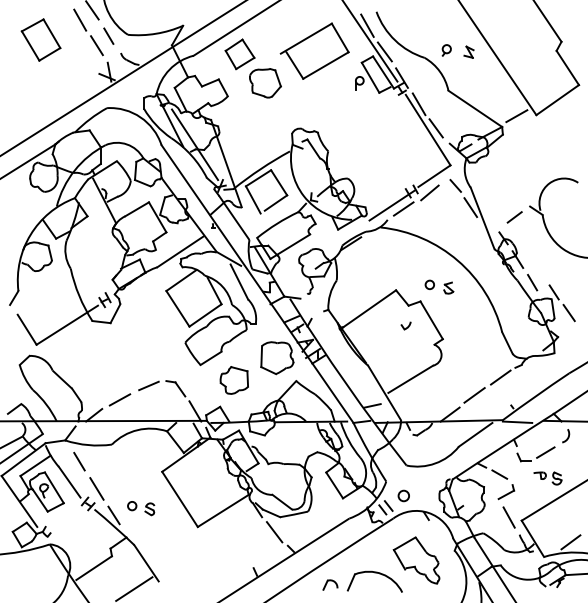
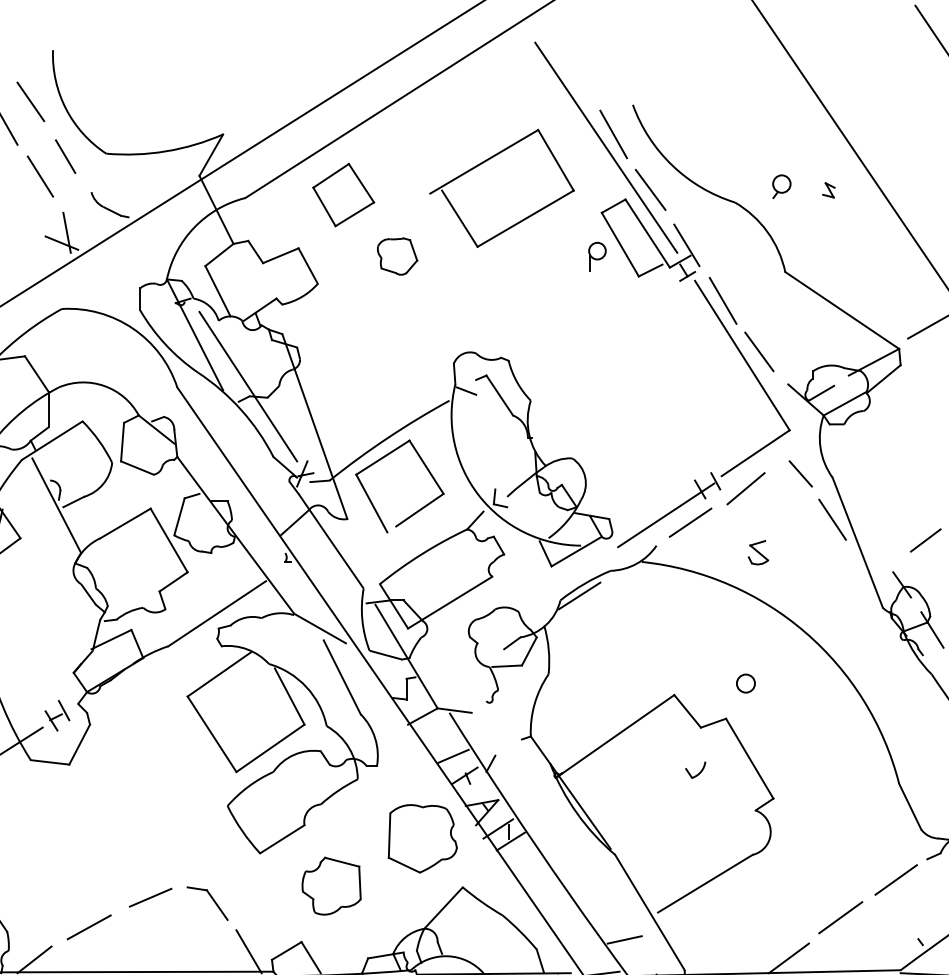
part: (468, 51) -> (827, 188), size x0.6
part: (265, 83) -> (397, 256), size x0.6
part: (448, 287) -> (757, 551), moved

